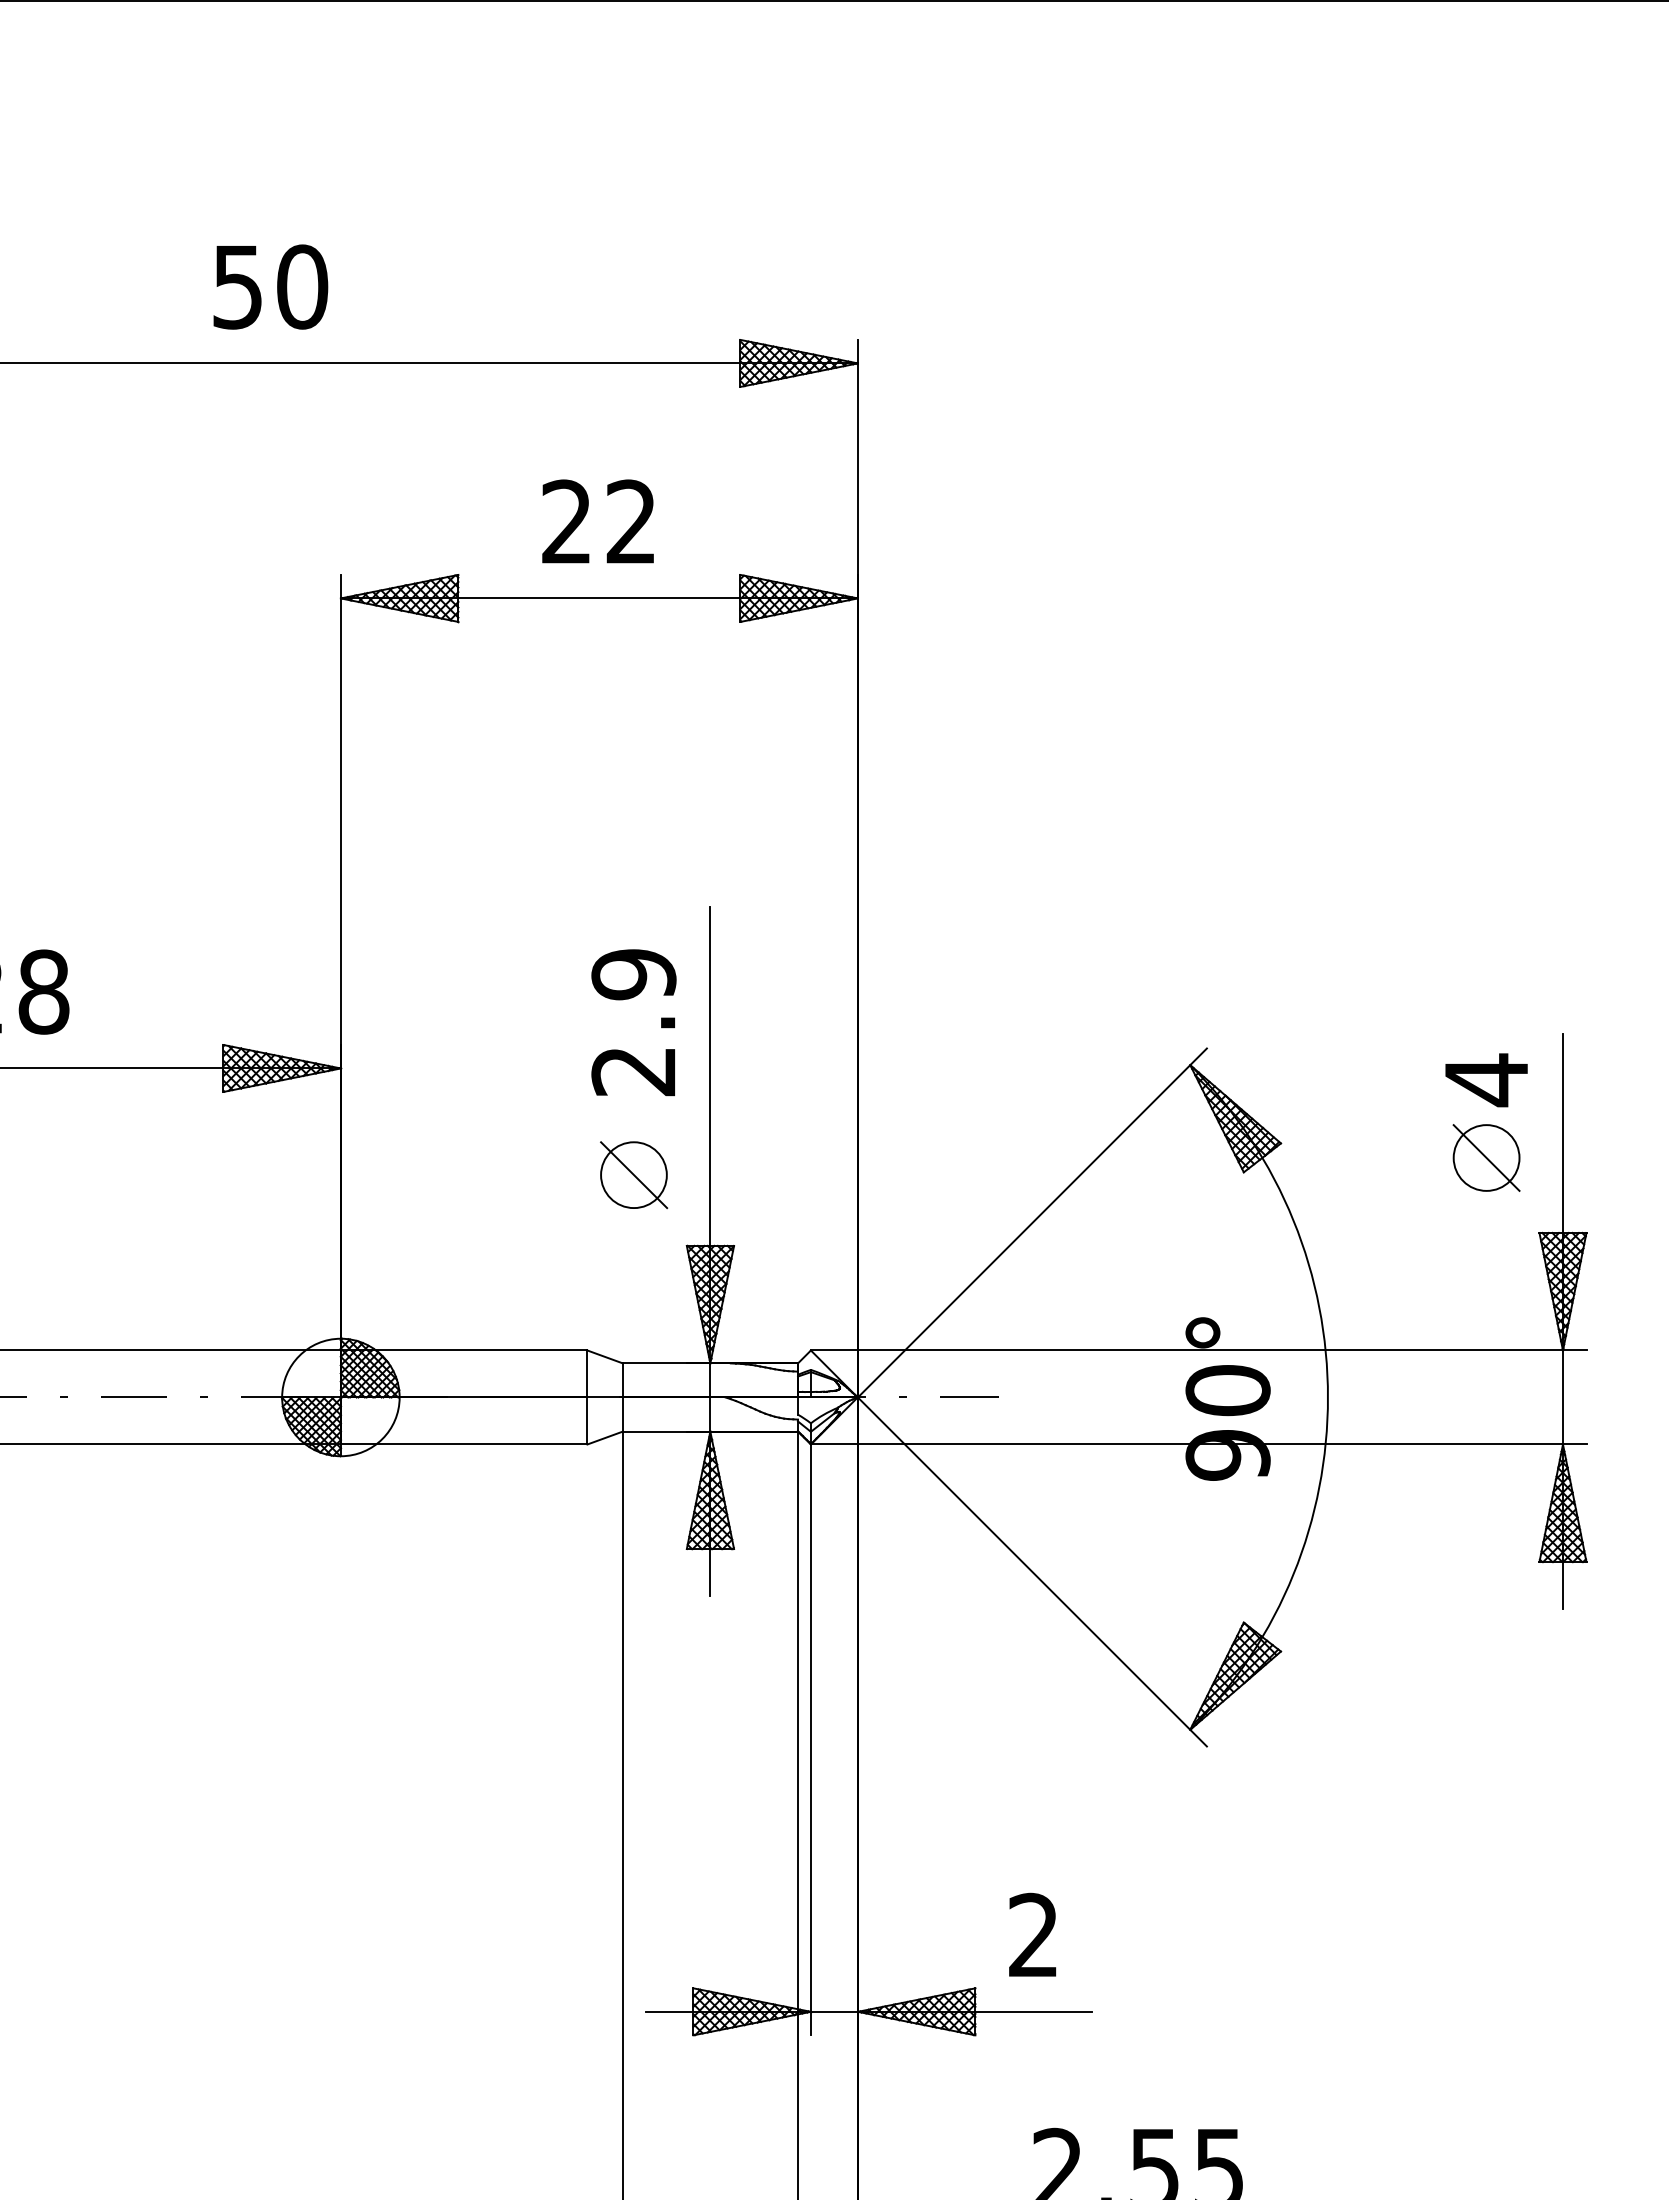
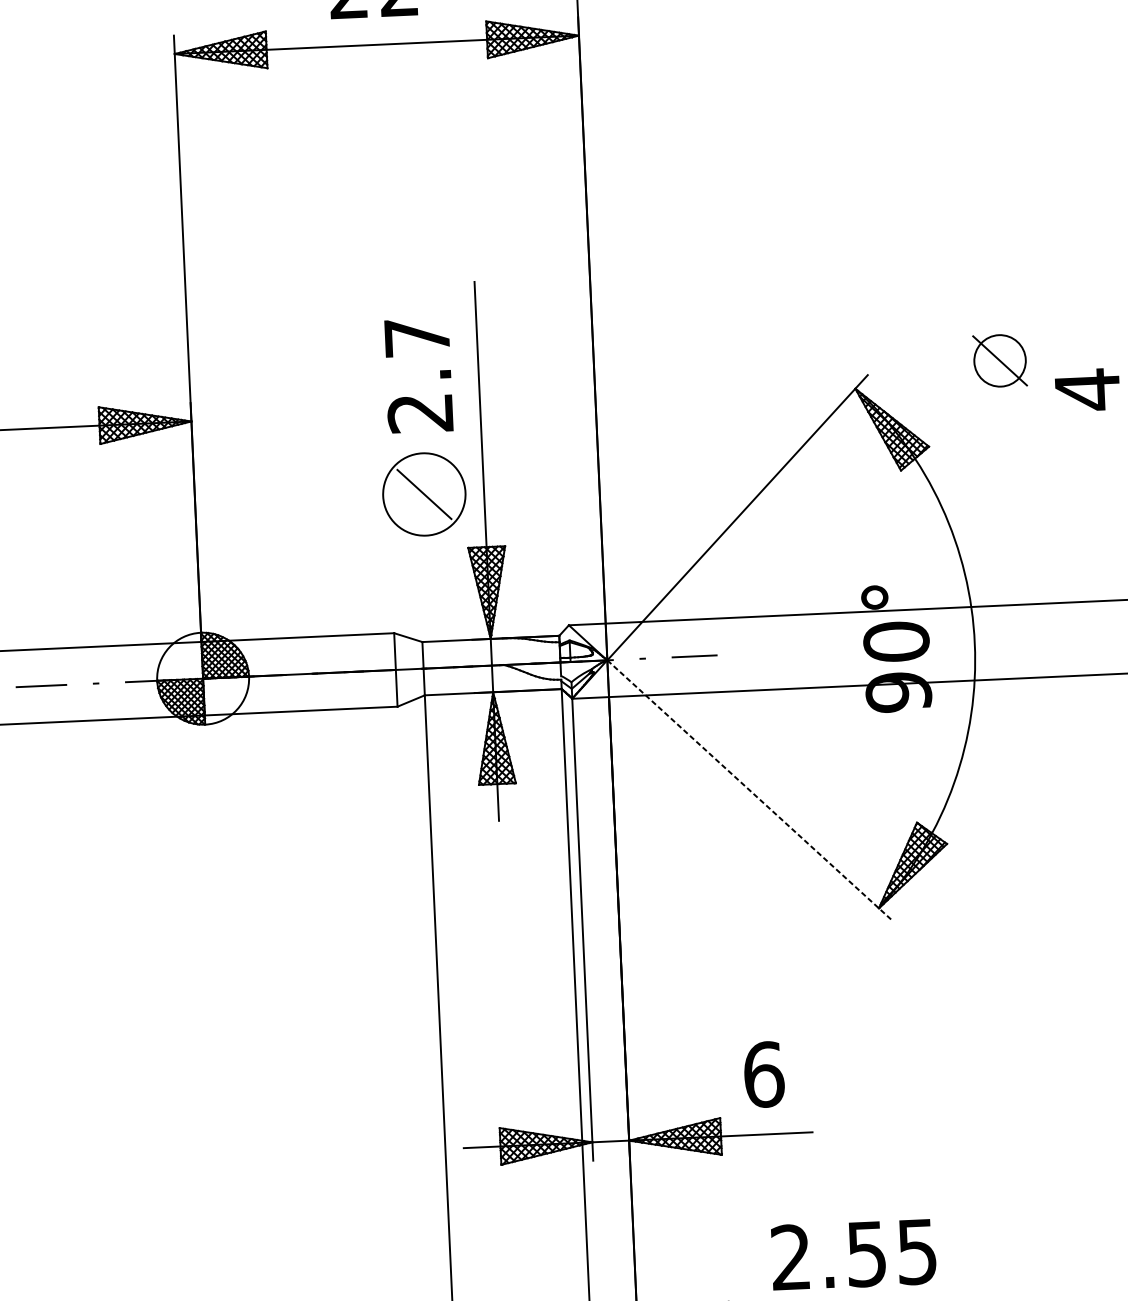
text: (633, 974) -> (416, 337), 2.9 -> 2.7
part: (1486, 1157) -> (999, 360), moved
circle: (633, 1175) -> (424, 494), size x1.6
line: (1032, 1571) -> (750, 790), solid -> dashed
text: (1033, 1935) -> (763, 1074), 2 -> 6

